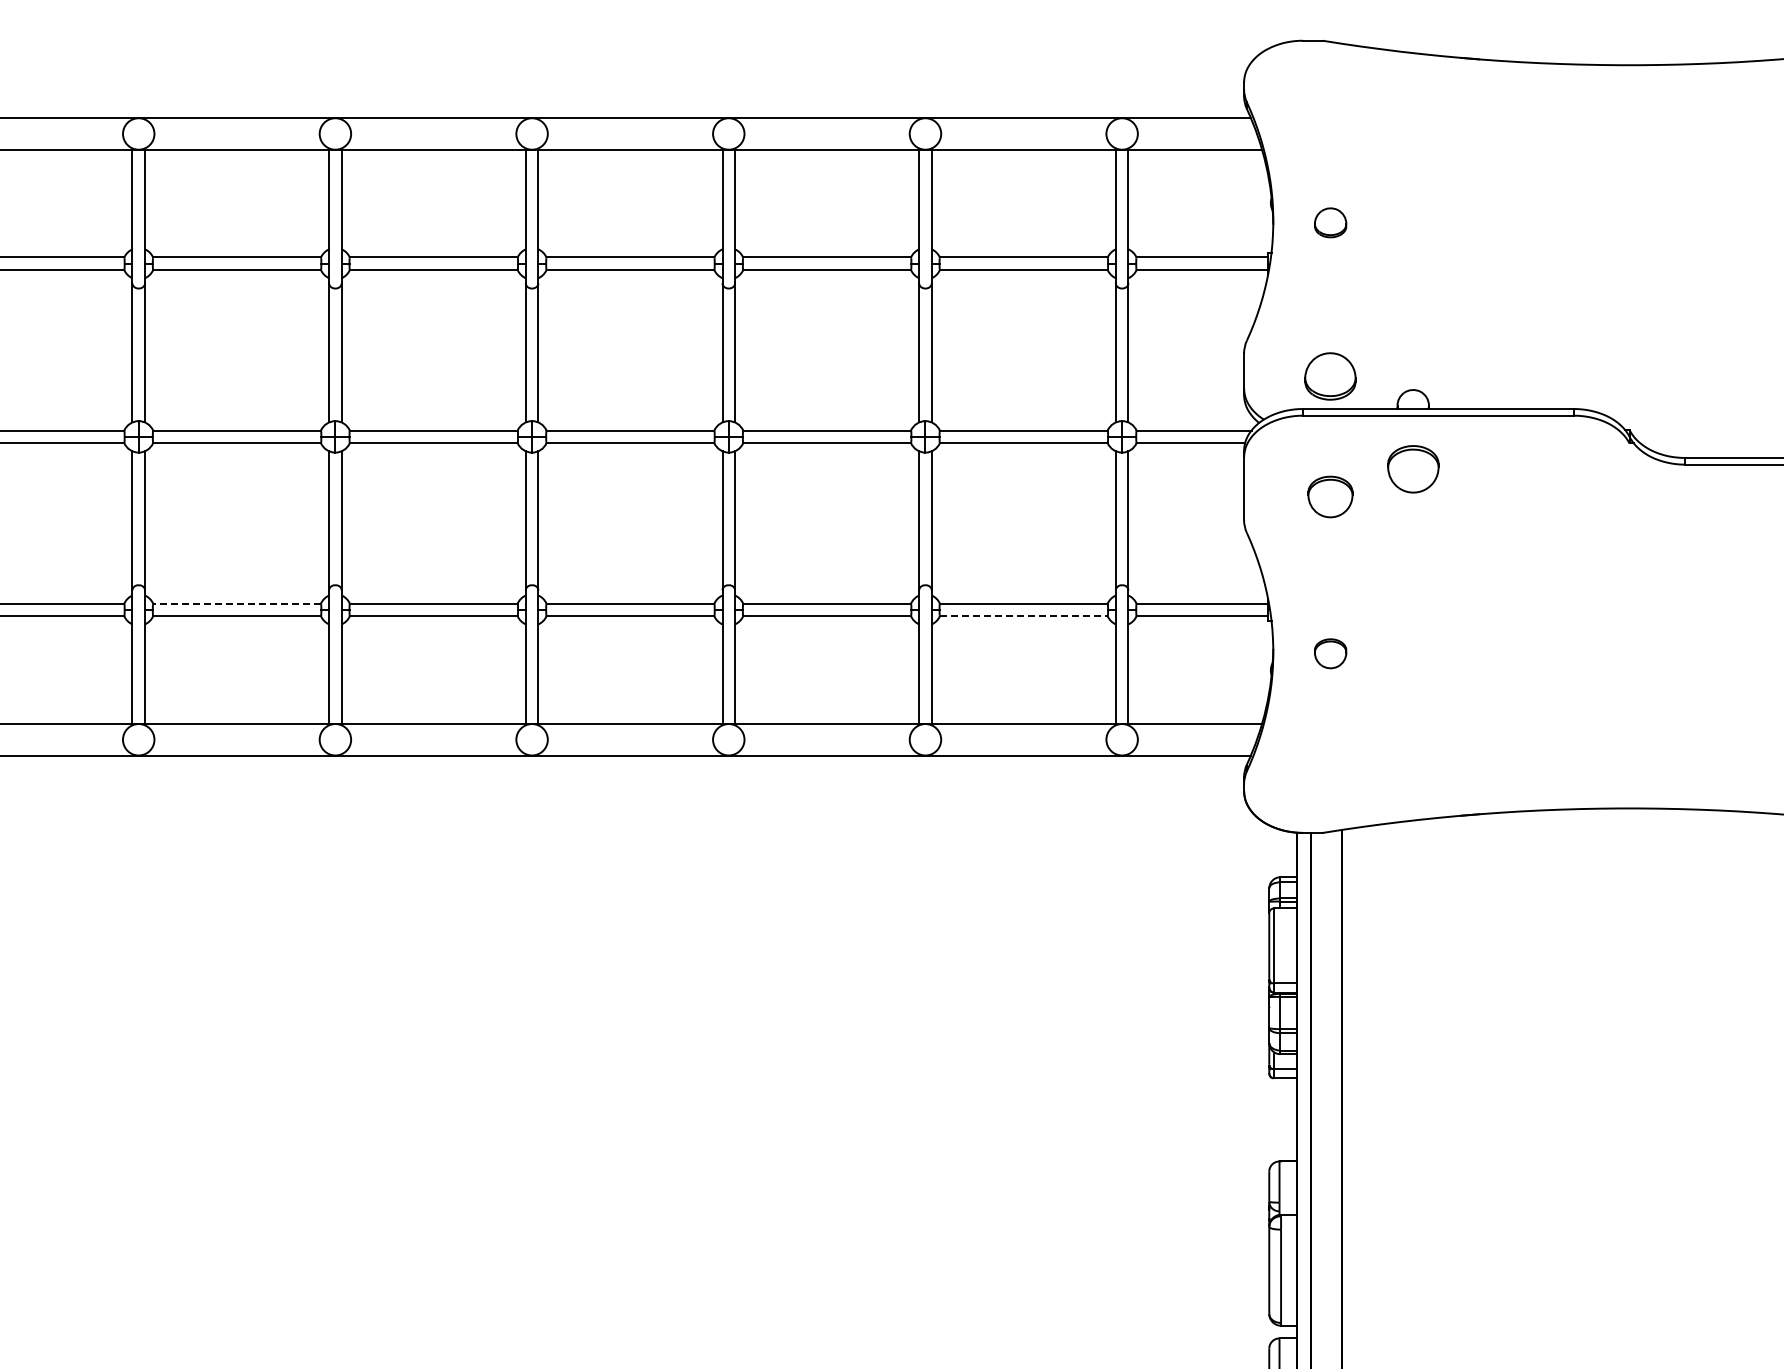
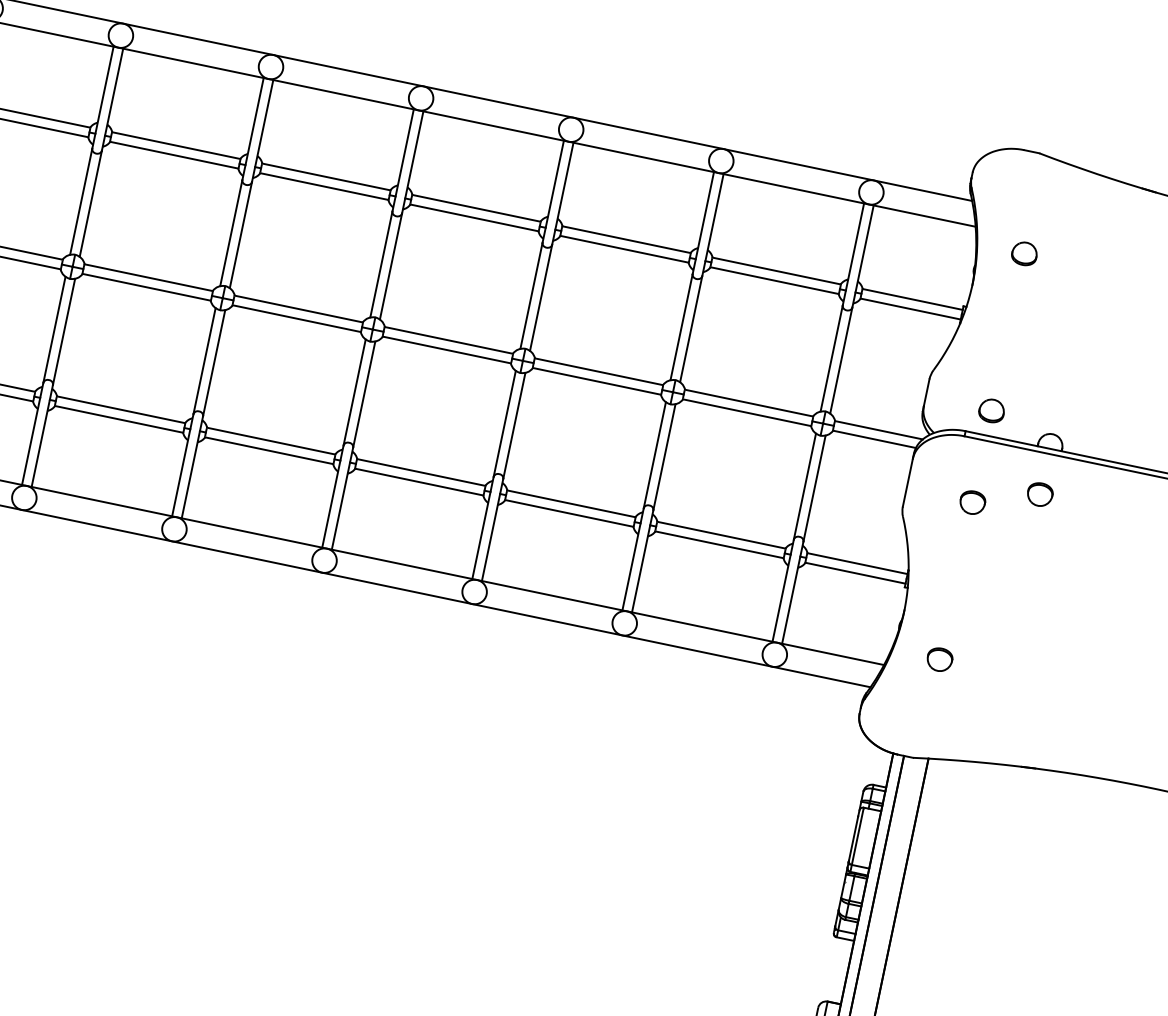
part: (1330, 222) -> (1024, 253), moved
part: (1330, 376) -> (991, 410), size x0.62
part: (1412, 468) -> (1039, 494), size x0.62
part: (1330, 496) -> (972, 502), size x0.71
line: (237, 603) -> (121, 409), dashed -> solid
line: (1023, 616) -> (719, 544), dashed -> solid
part: (1330, 653) -> (939, 659), moved

